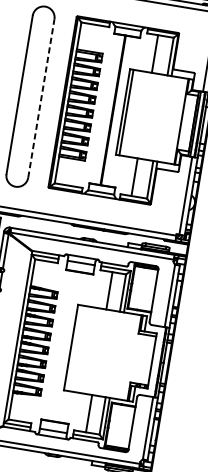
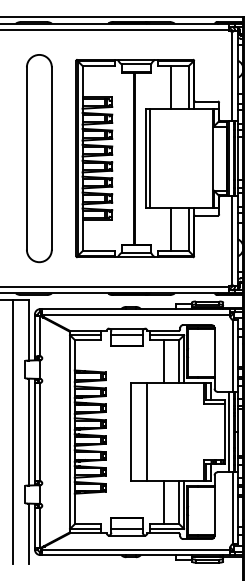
line: (41, 98) -> (51, 158), dashed -> solid
line: (84, 349) -> (146, 431), added
line: (156, 361) -> (229, 431), added

